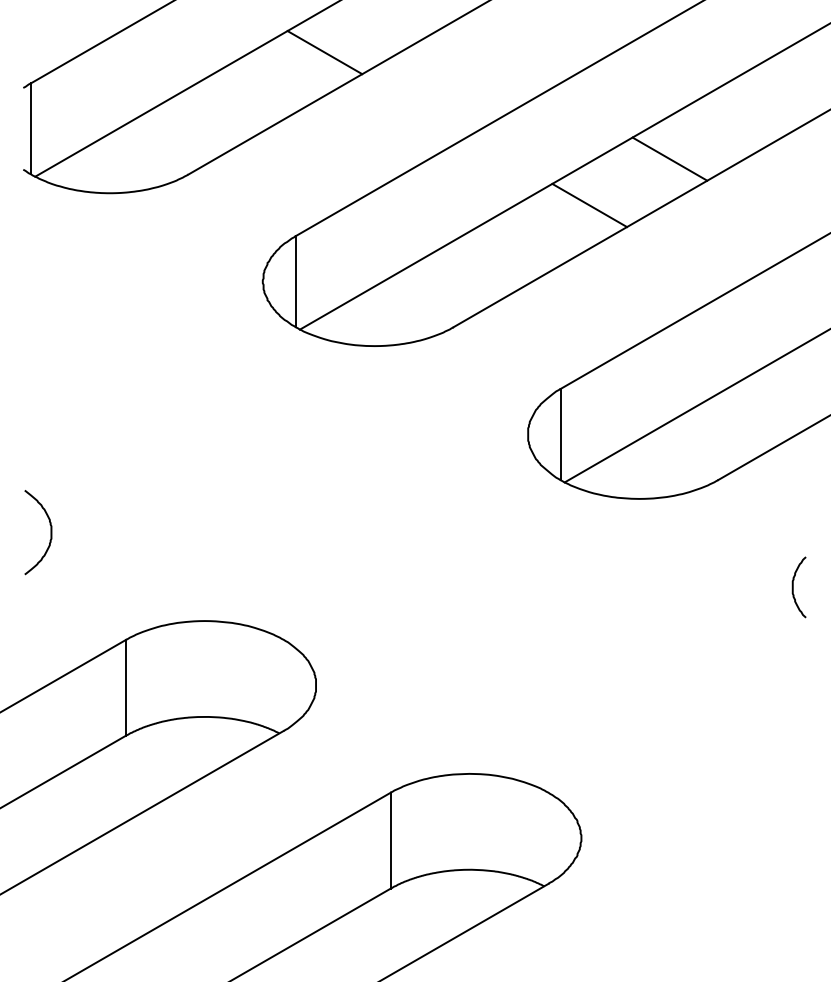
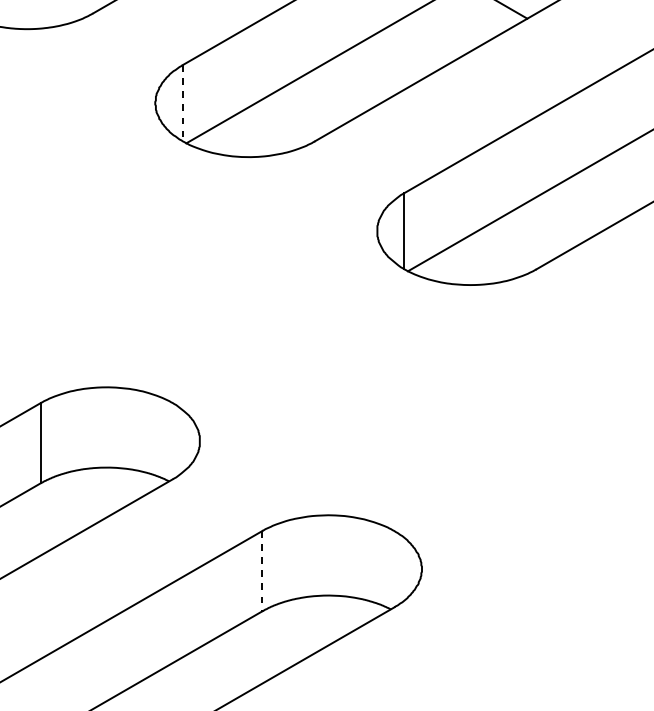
line: (589, 205) -> (428, 39), removed
line: (295, 281) -> (182, 103), solid -> dashed
curve: (793, 587) -> (599, 359), removed
line: (390, 840) -> (262, 571), solid -> dashed

